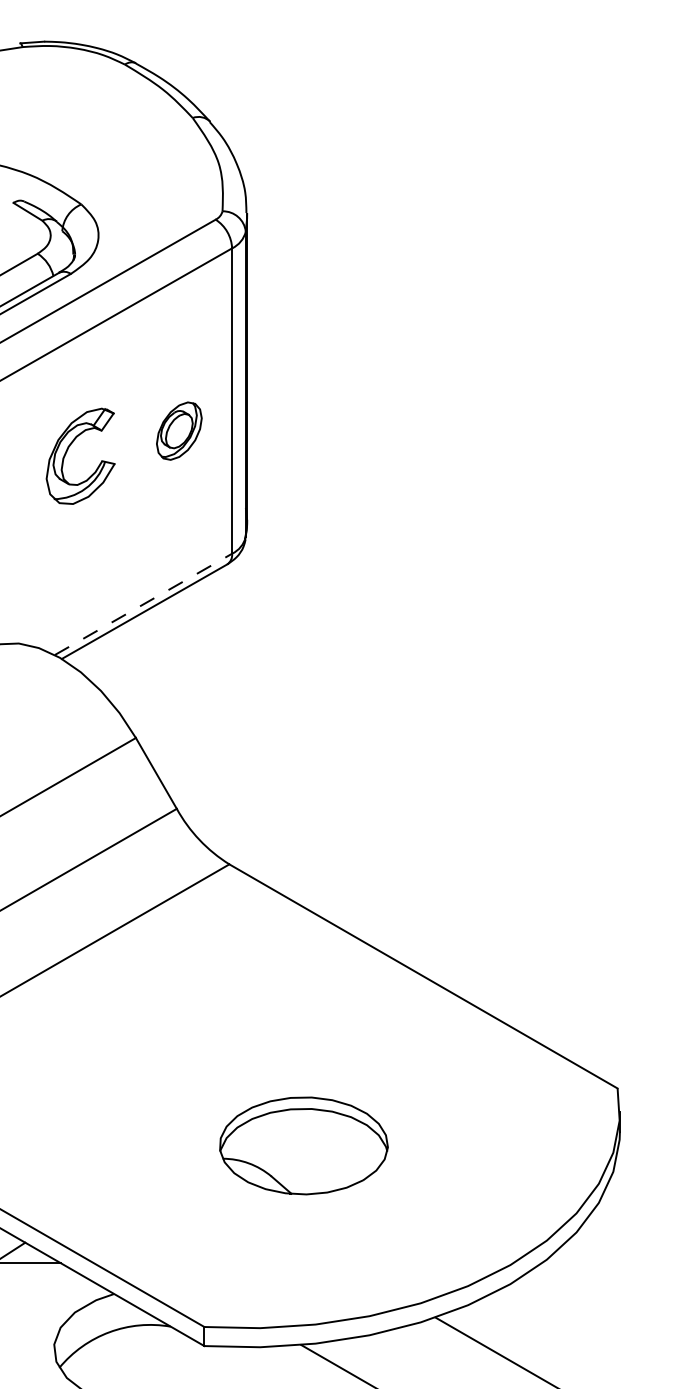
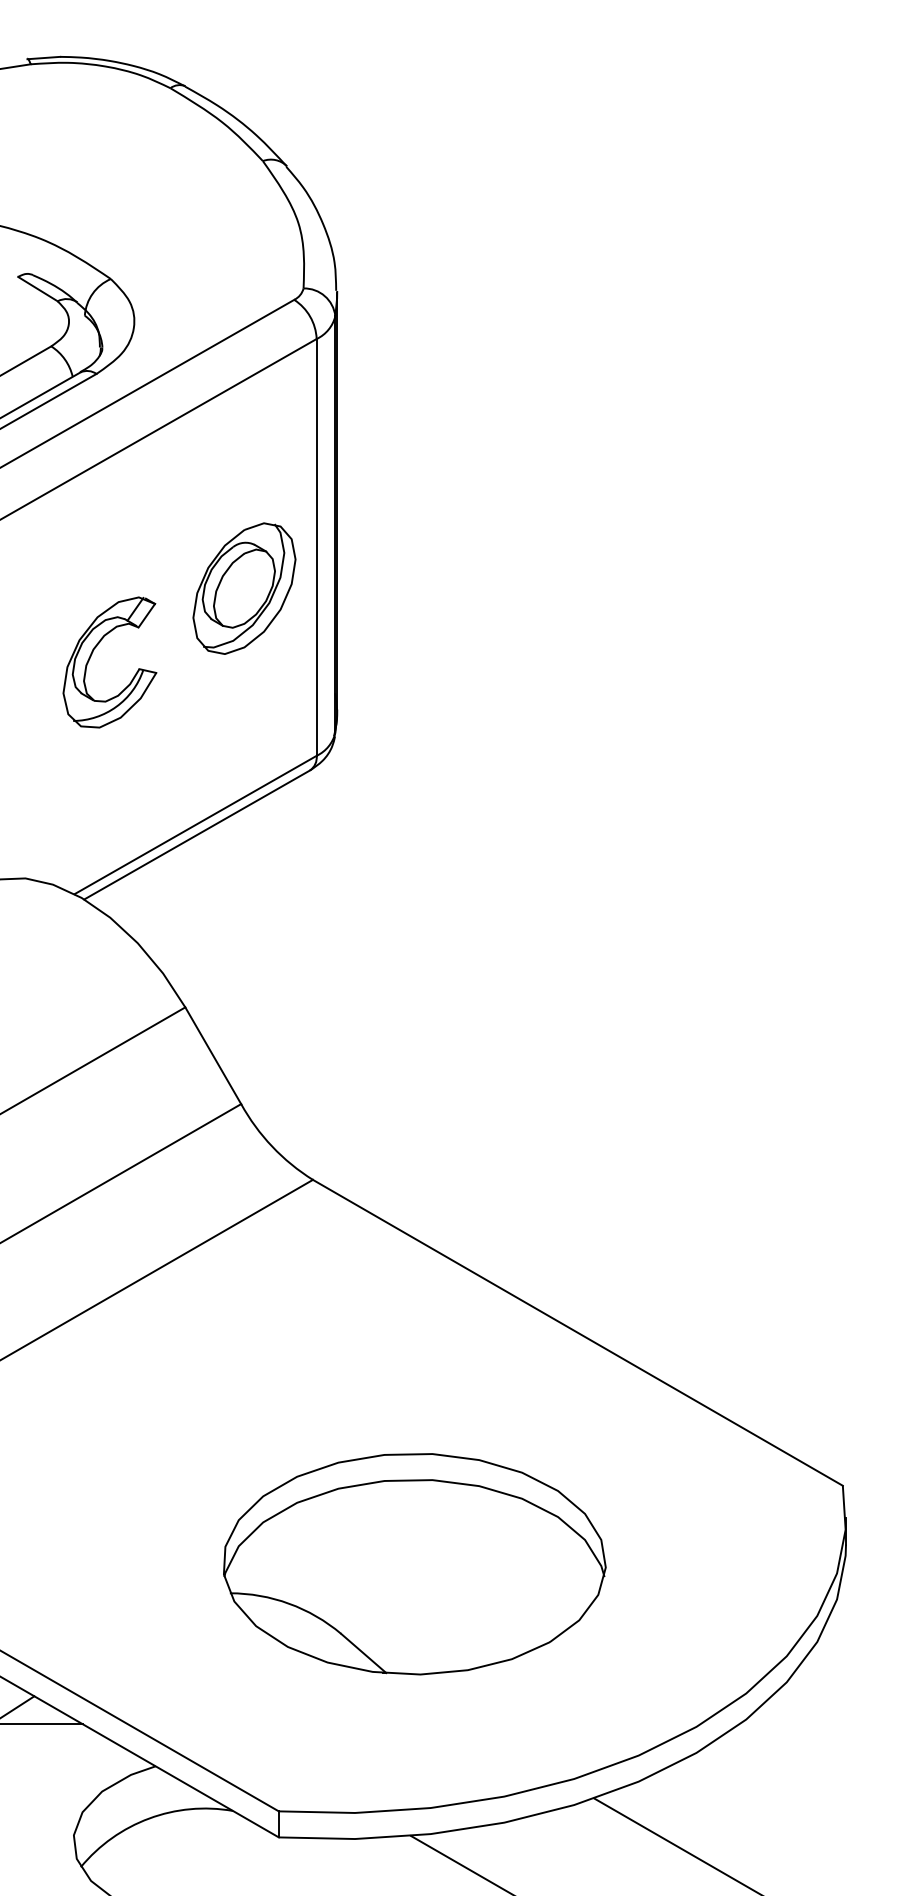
part: (179, 430) -> (244, 587), size x1.67
part: (67, 452) -> (91, 657), moved
line: (143, 604) -> (195, 825), dashed -> solid
part: (303, 1145) -> (414, 1563), size x1.67

